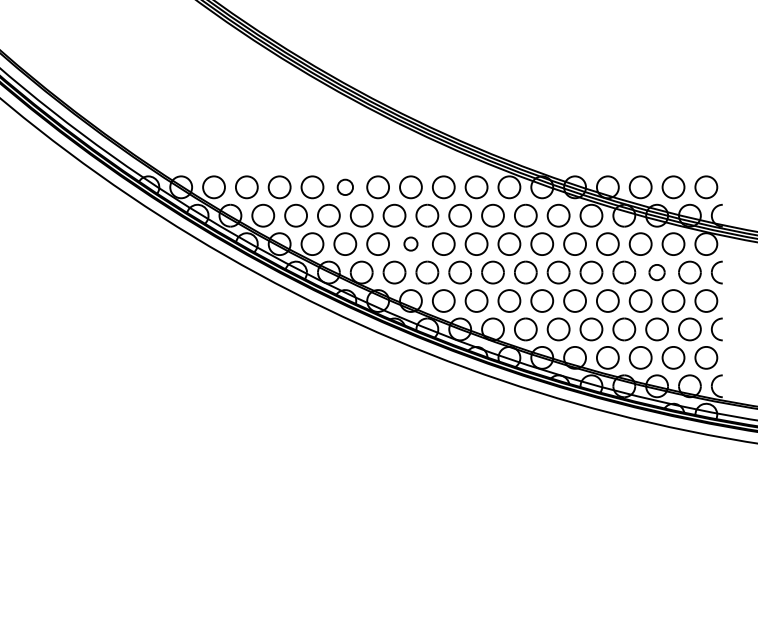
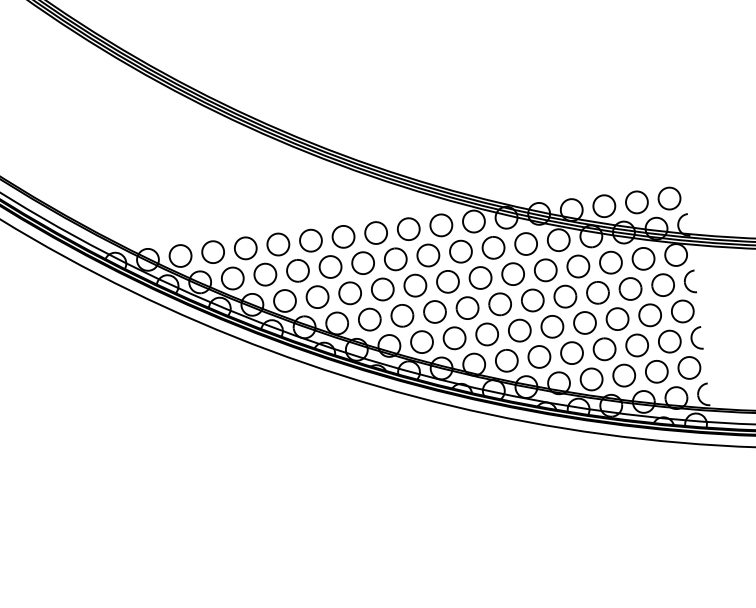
circle: (345, 187) -> (311, 240), size x1.43
circle: (410, 243) -> (382, 288), size x1.67
part: (656, 272) -> (629, 288), size x1.43

